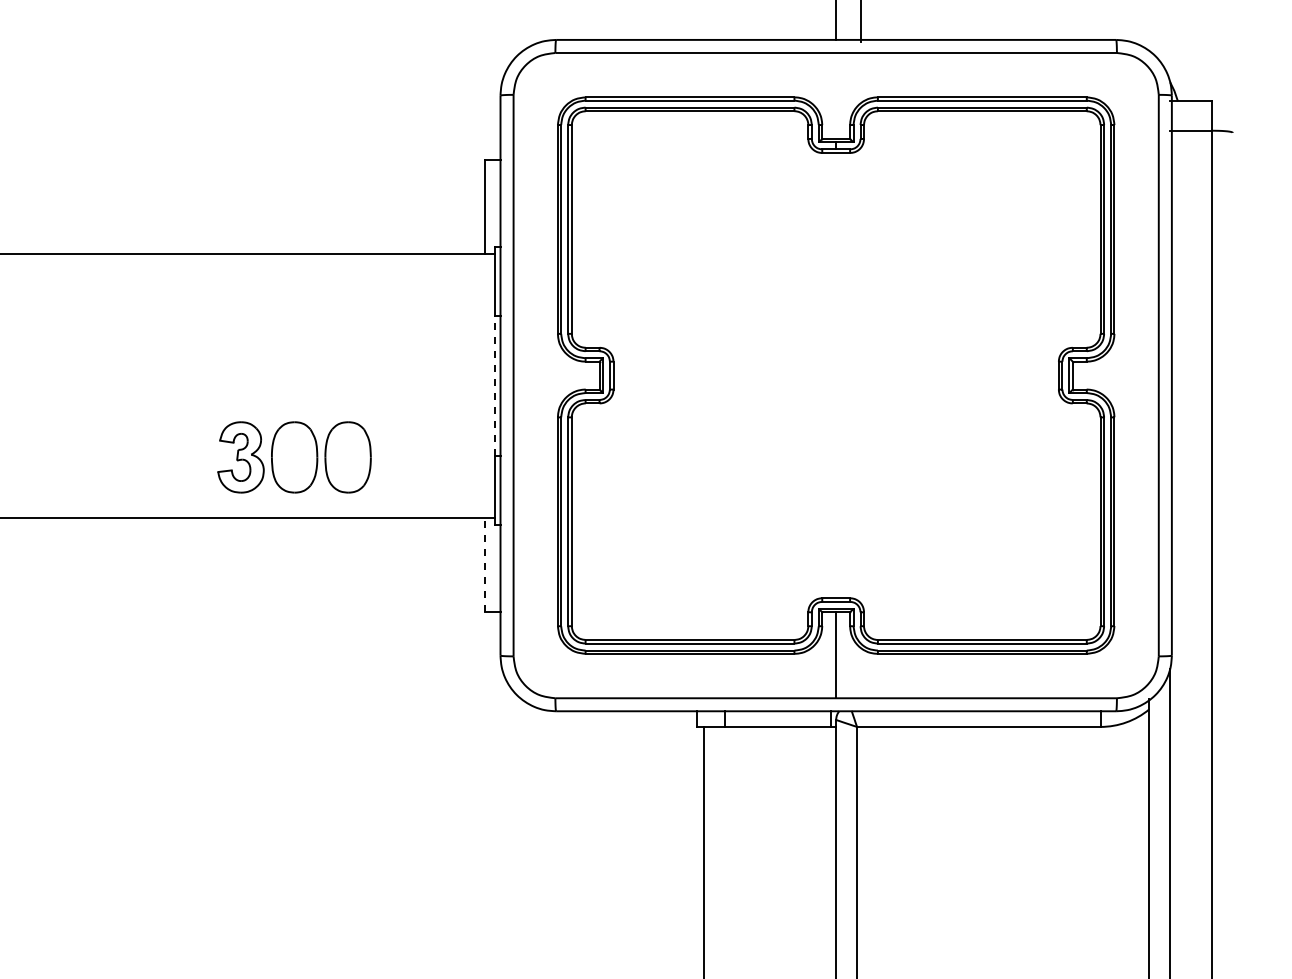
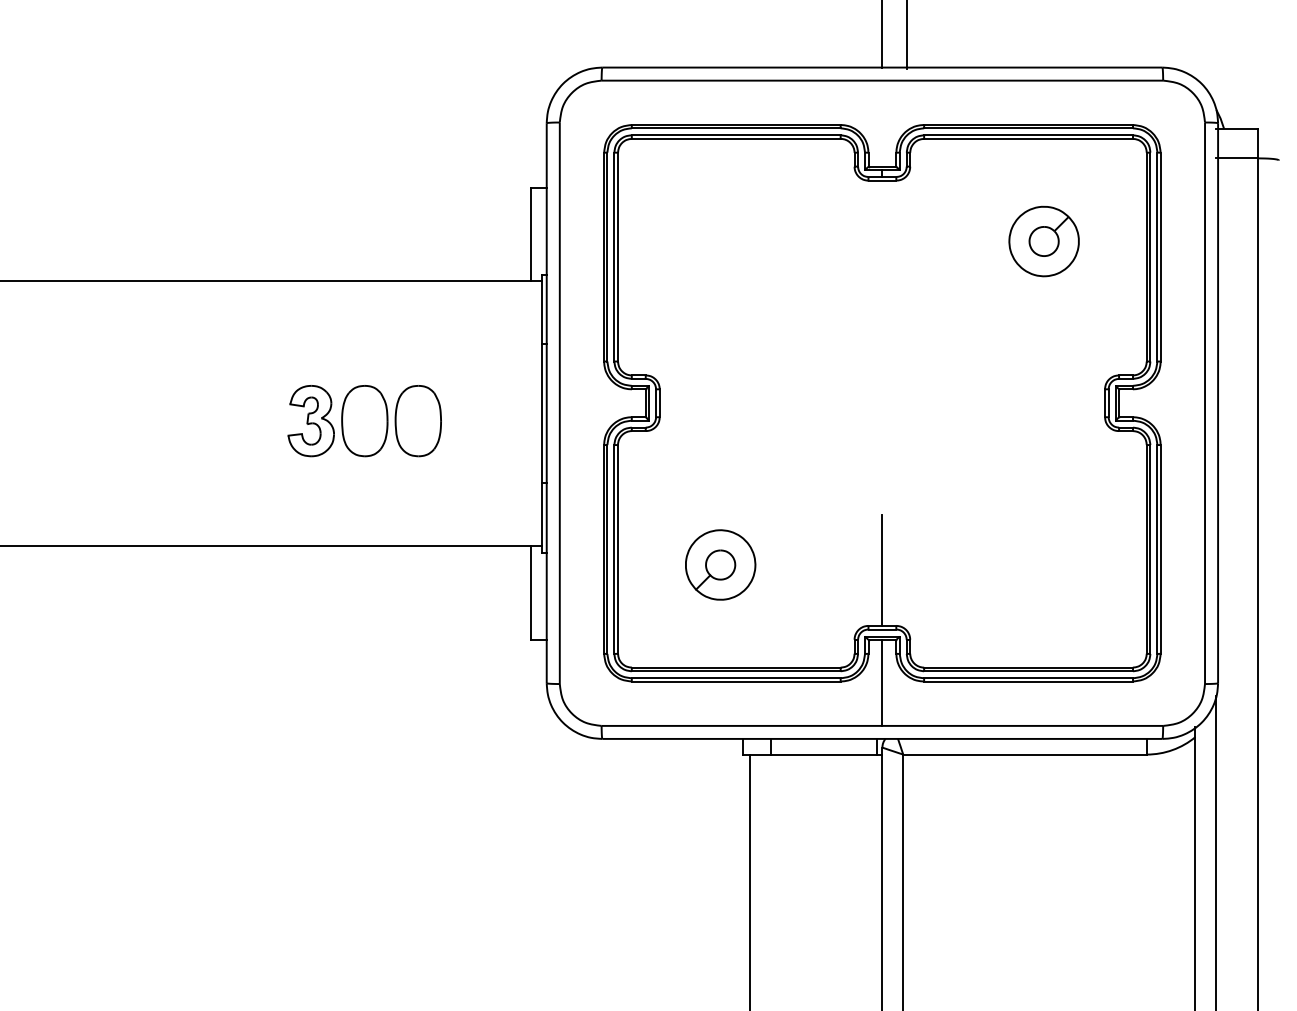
part: (997, 213) -> (1043, 241), added
line: (495, 385) -> (541, 413), dashed -> solid
part: (294, 457) -> (364, 421), moved
part: (674, 536) -> (720, 564), added
line: (836, 541) -> (882, 569), added
line: (485, 564) -> (531, 592), dashed -> solid

